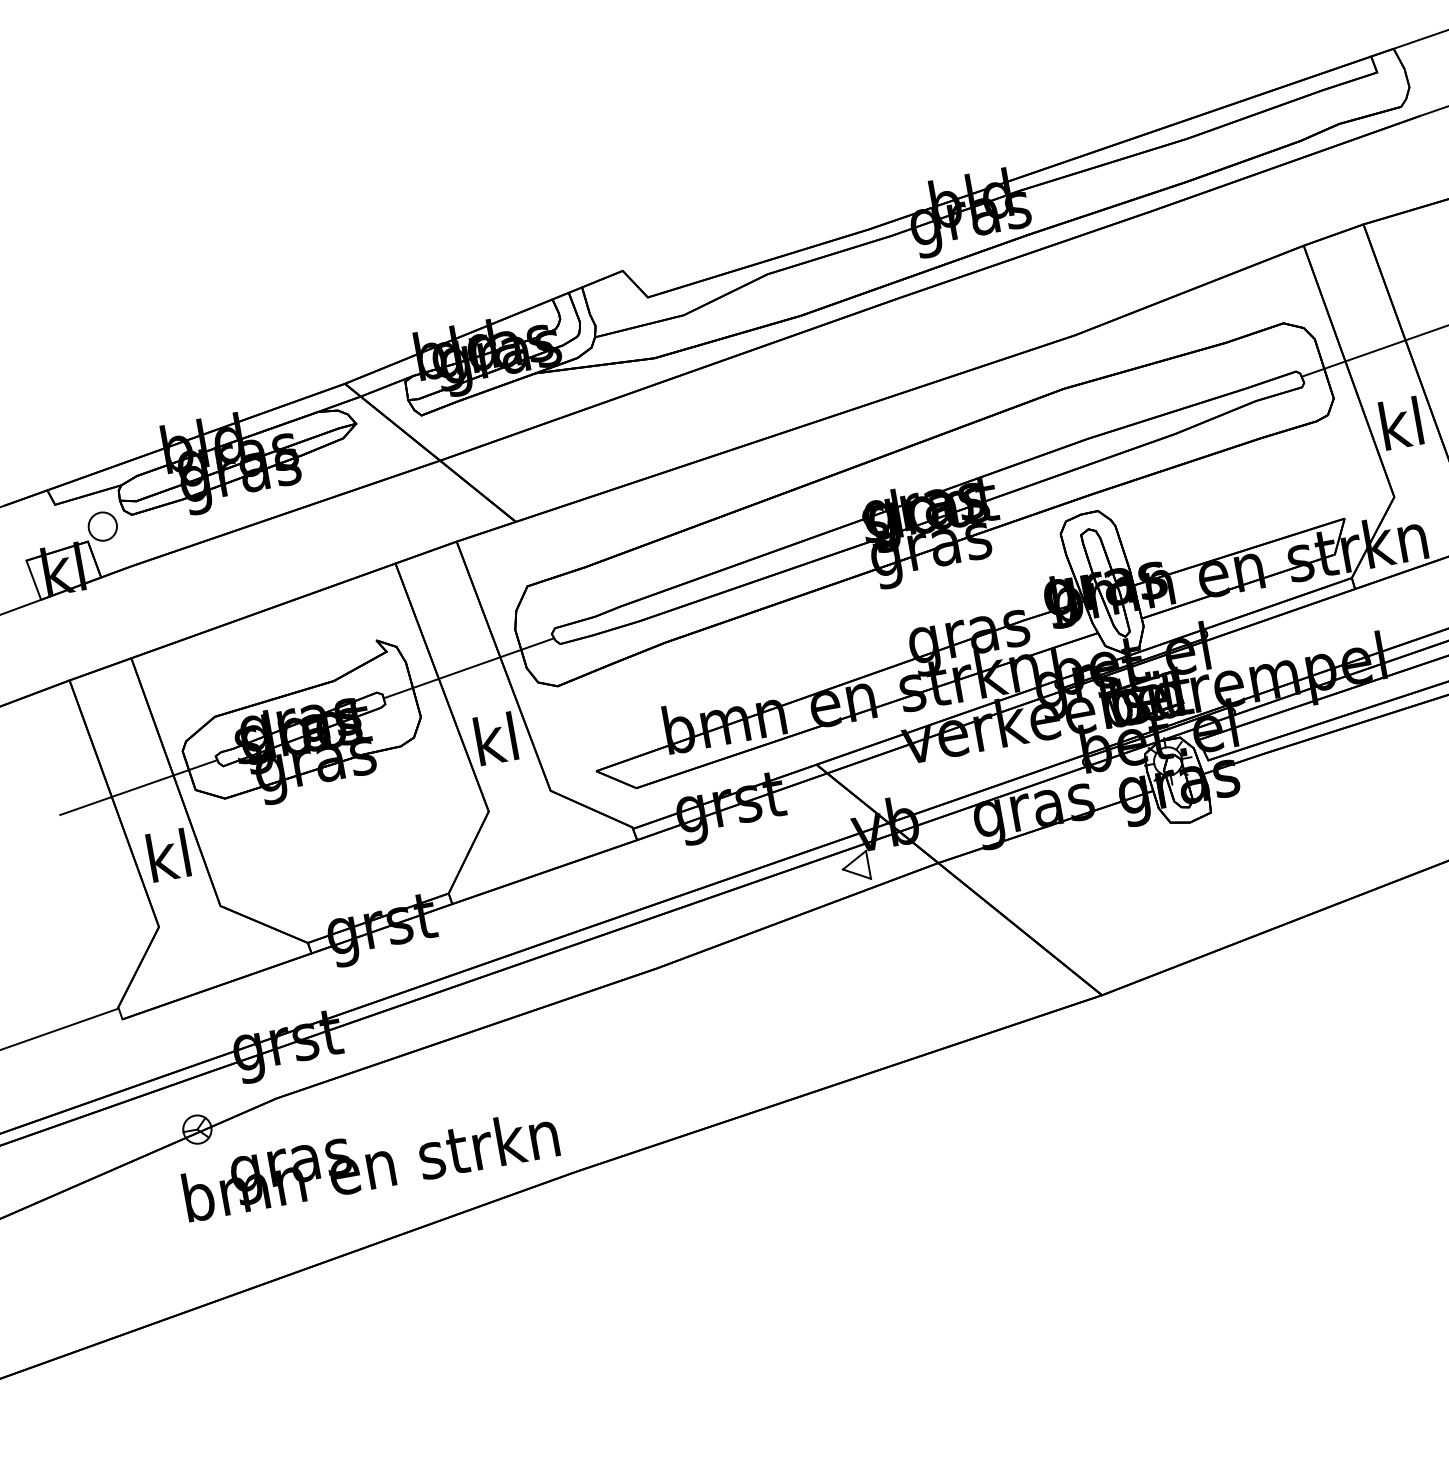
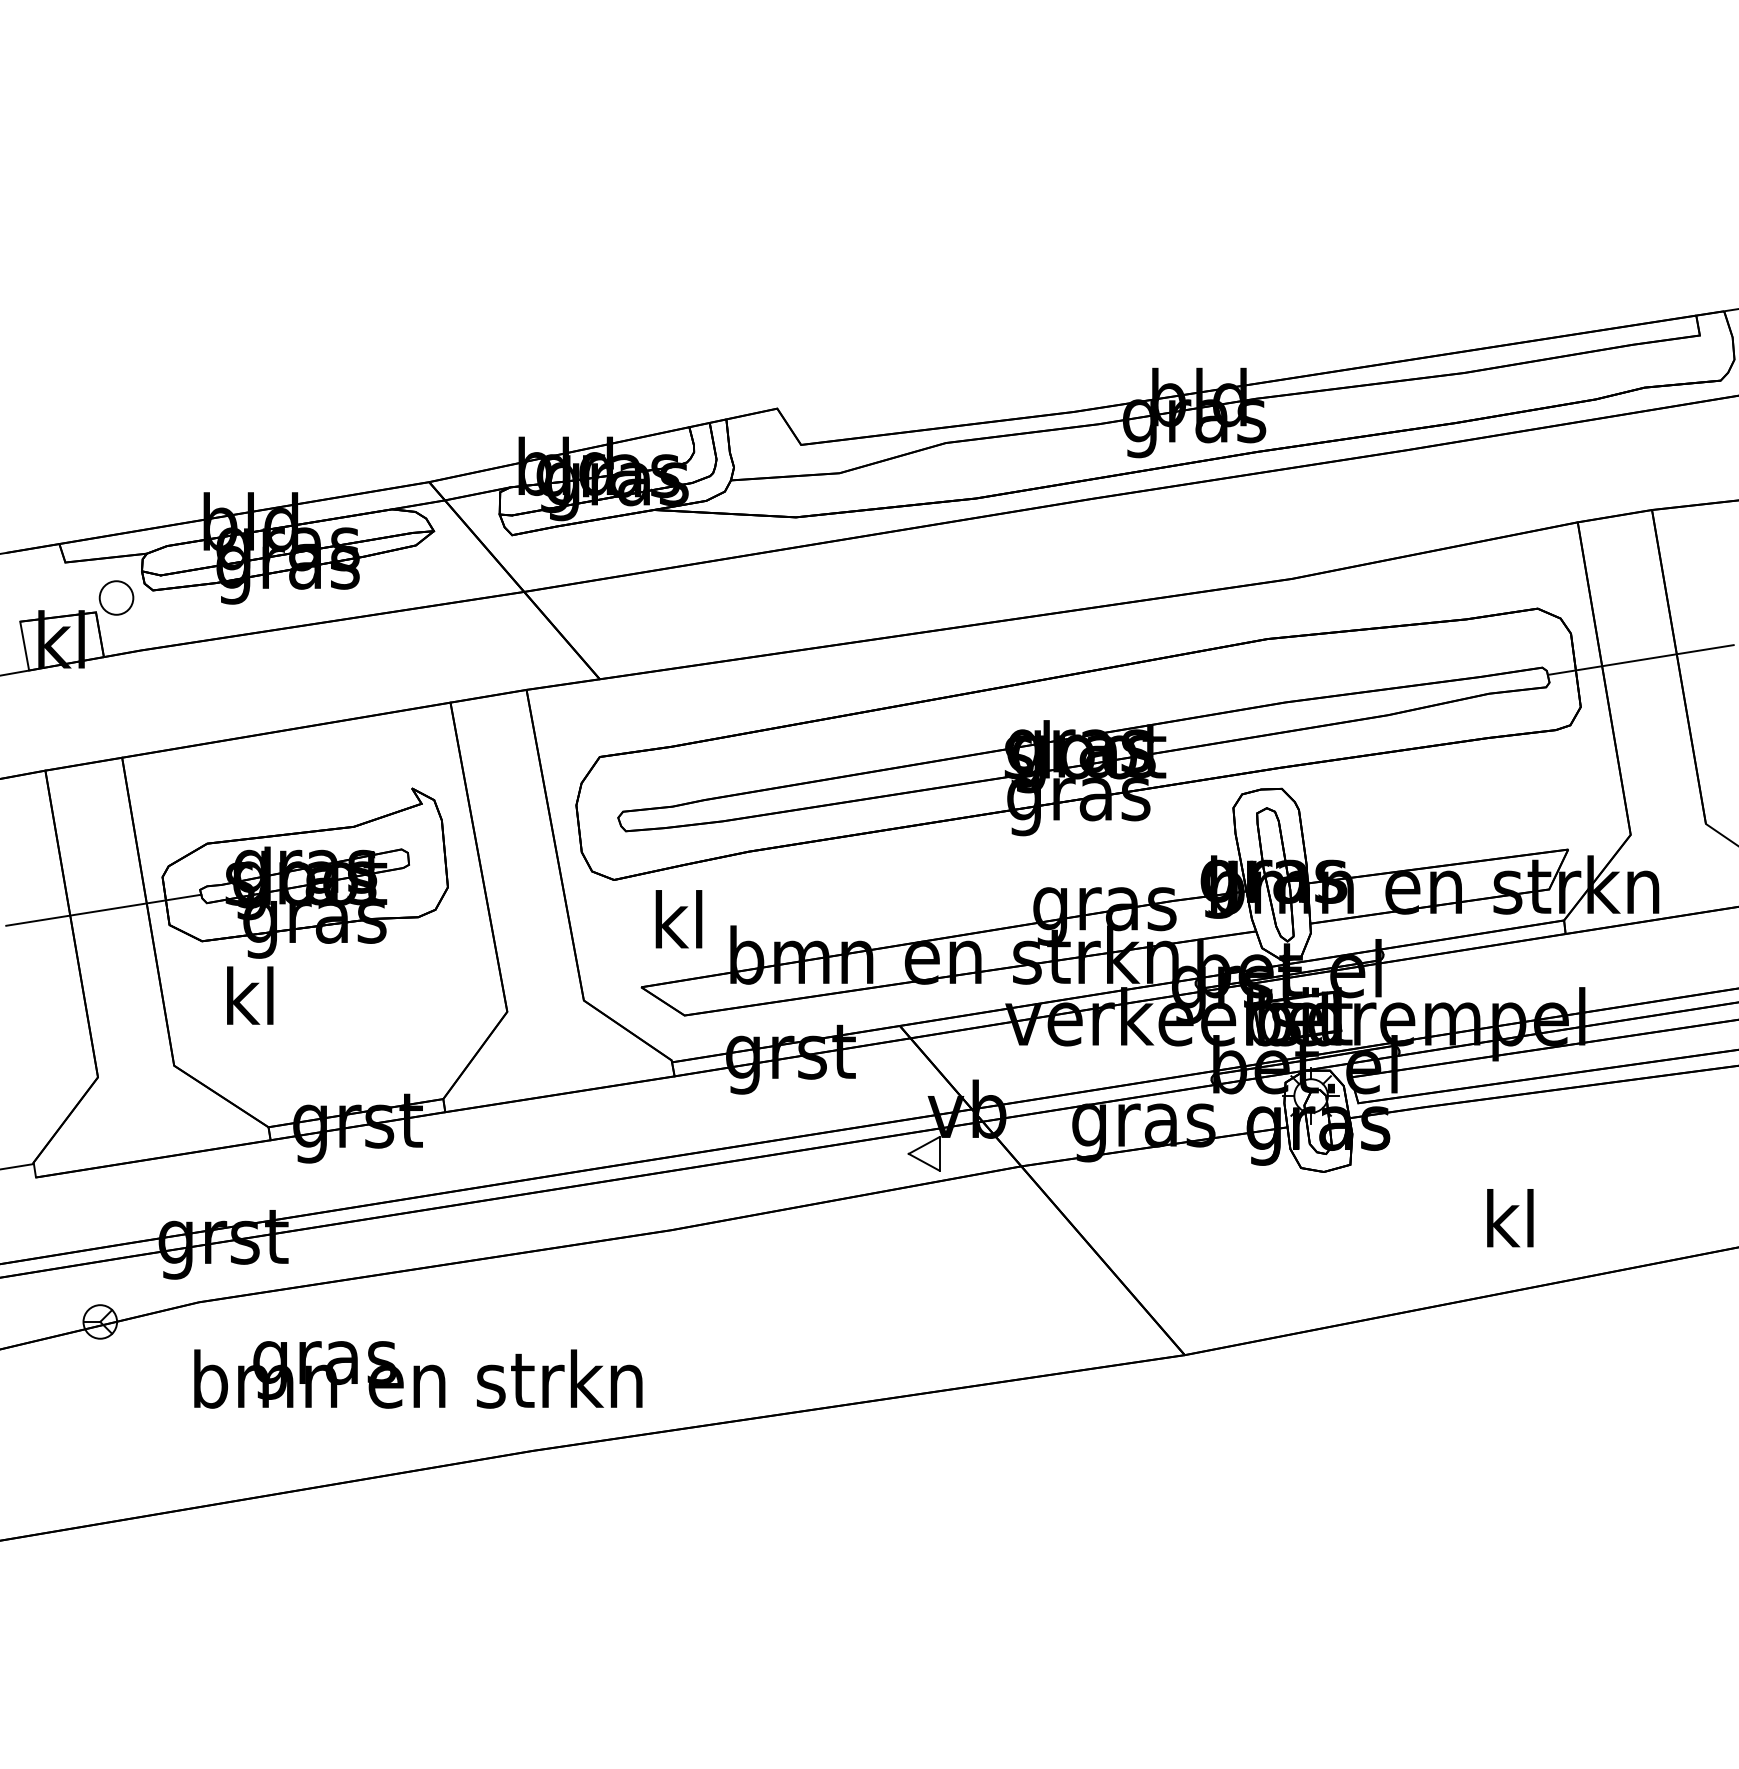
text: (1401, 423) -> (1510, 1218), moved
line: (469, 668) -> (514, 840), removed
text: (495, 738) -> (678, 919), moved
text: (168, 855) -> (250, 995), moved
text: (370, 1161) -> (418, 1374), moved

